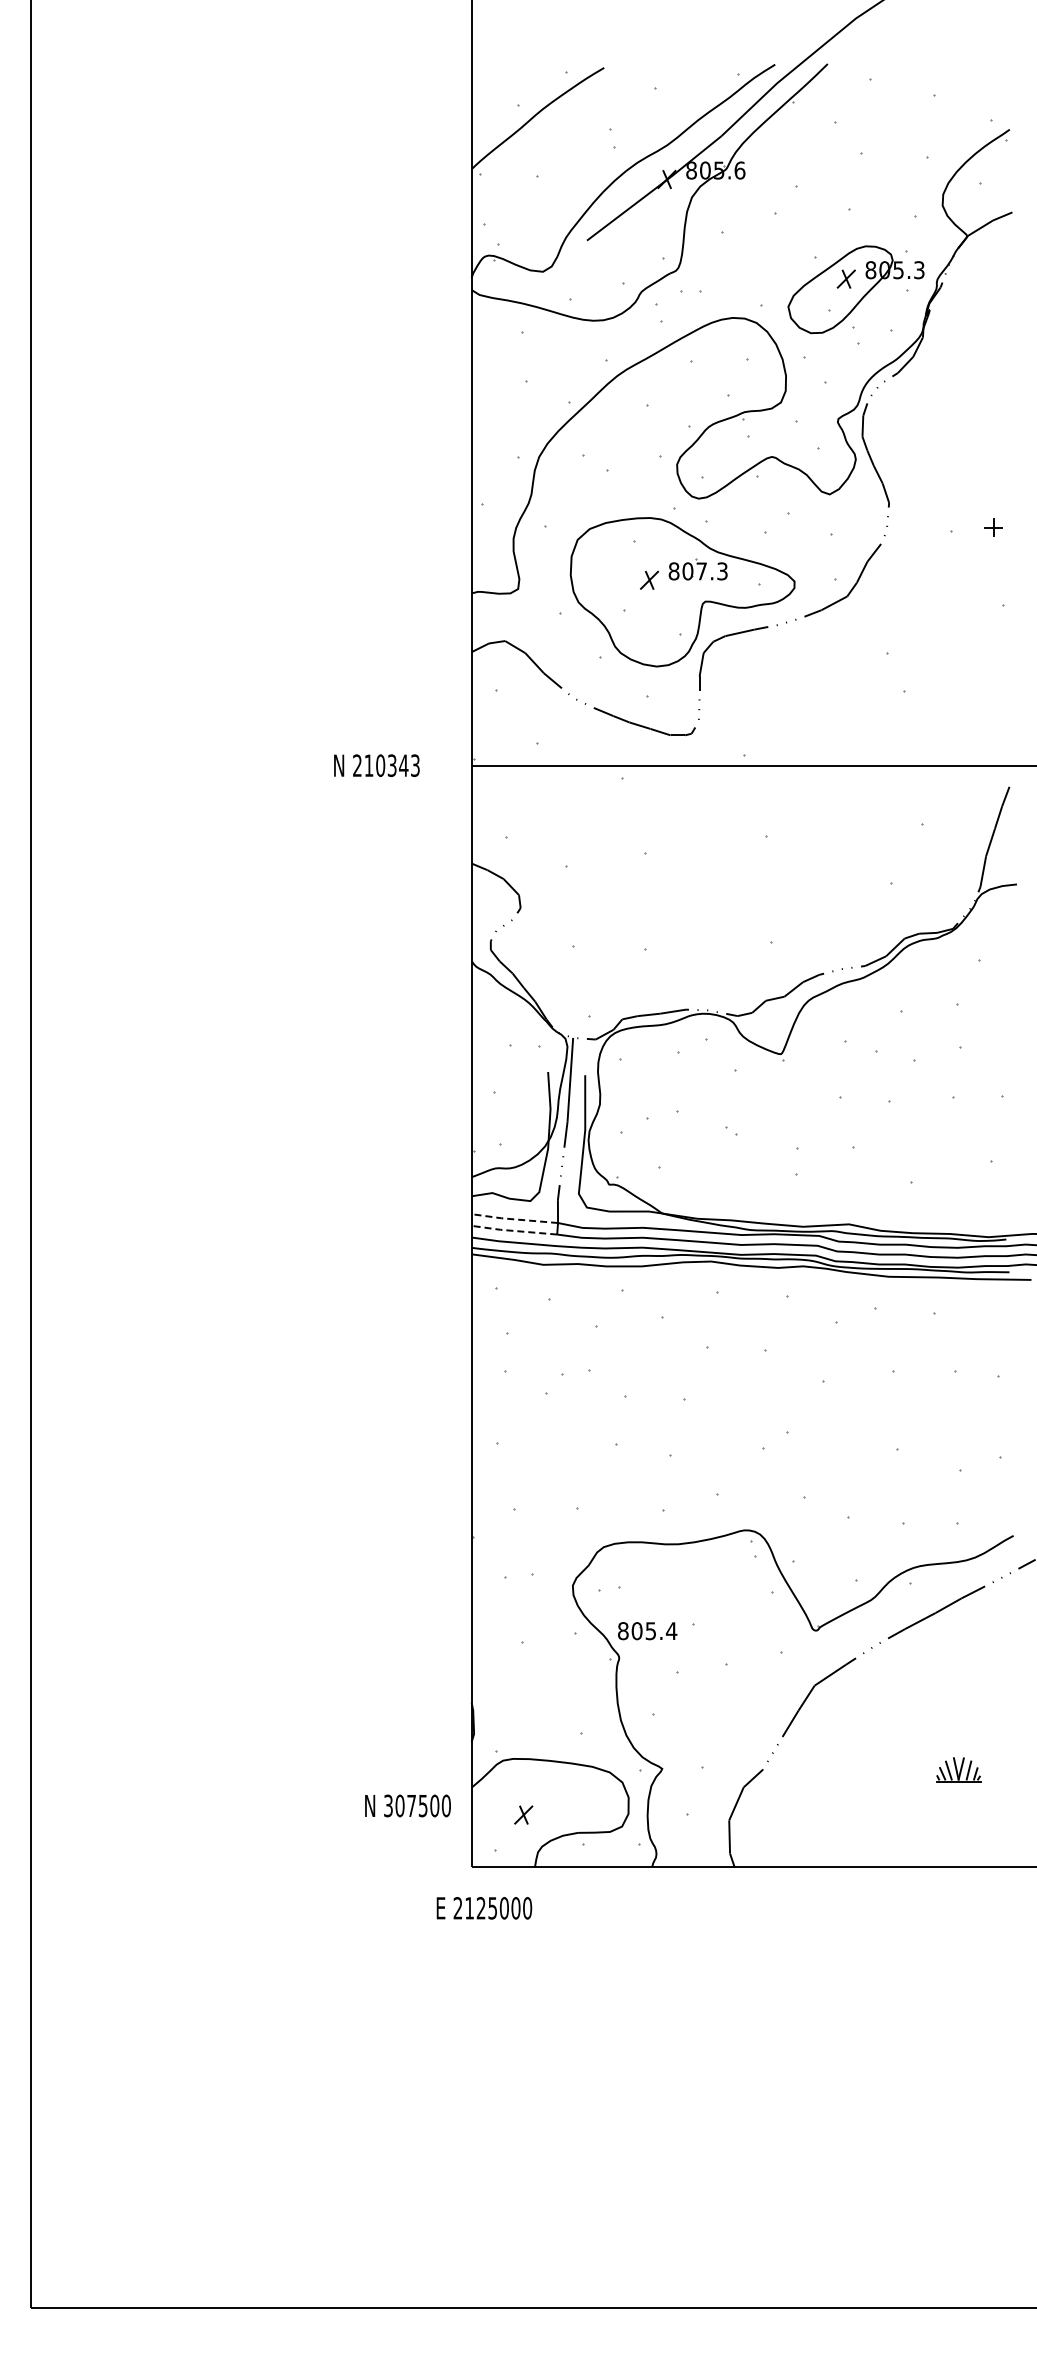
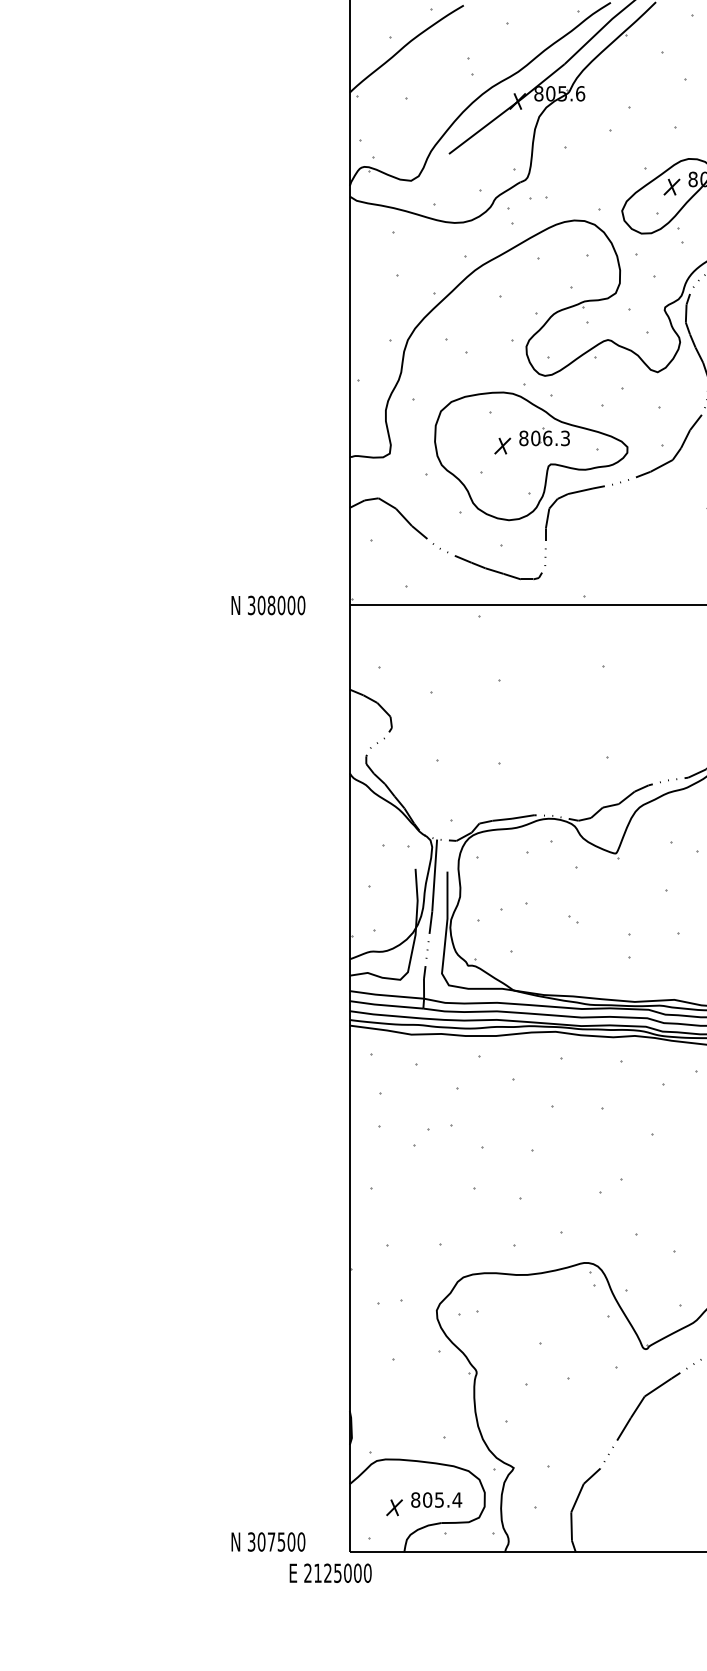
text: (701, 571) -> (547, 438), 807.3 -> 806.3
text: (386, 765) -> (276, 605), 210343 -> 308000
line: (513, 1219) -> (385, 995), dashed -> solid
line: (514, 1230) -> (386, 1005), dashed -> solid
part: (647, 1631) -> (436, 1500), moved
text: (407, 1805) -> (268, 1541), moved
text: (484, 1908) -> (330, 1573), moved

